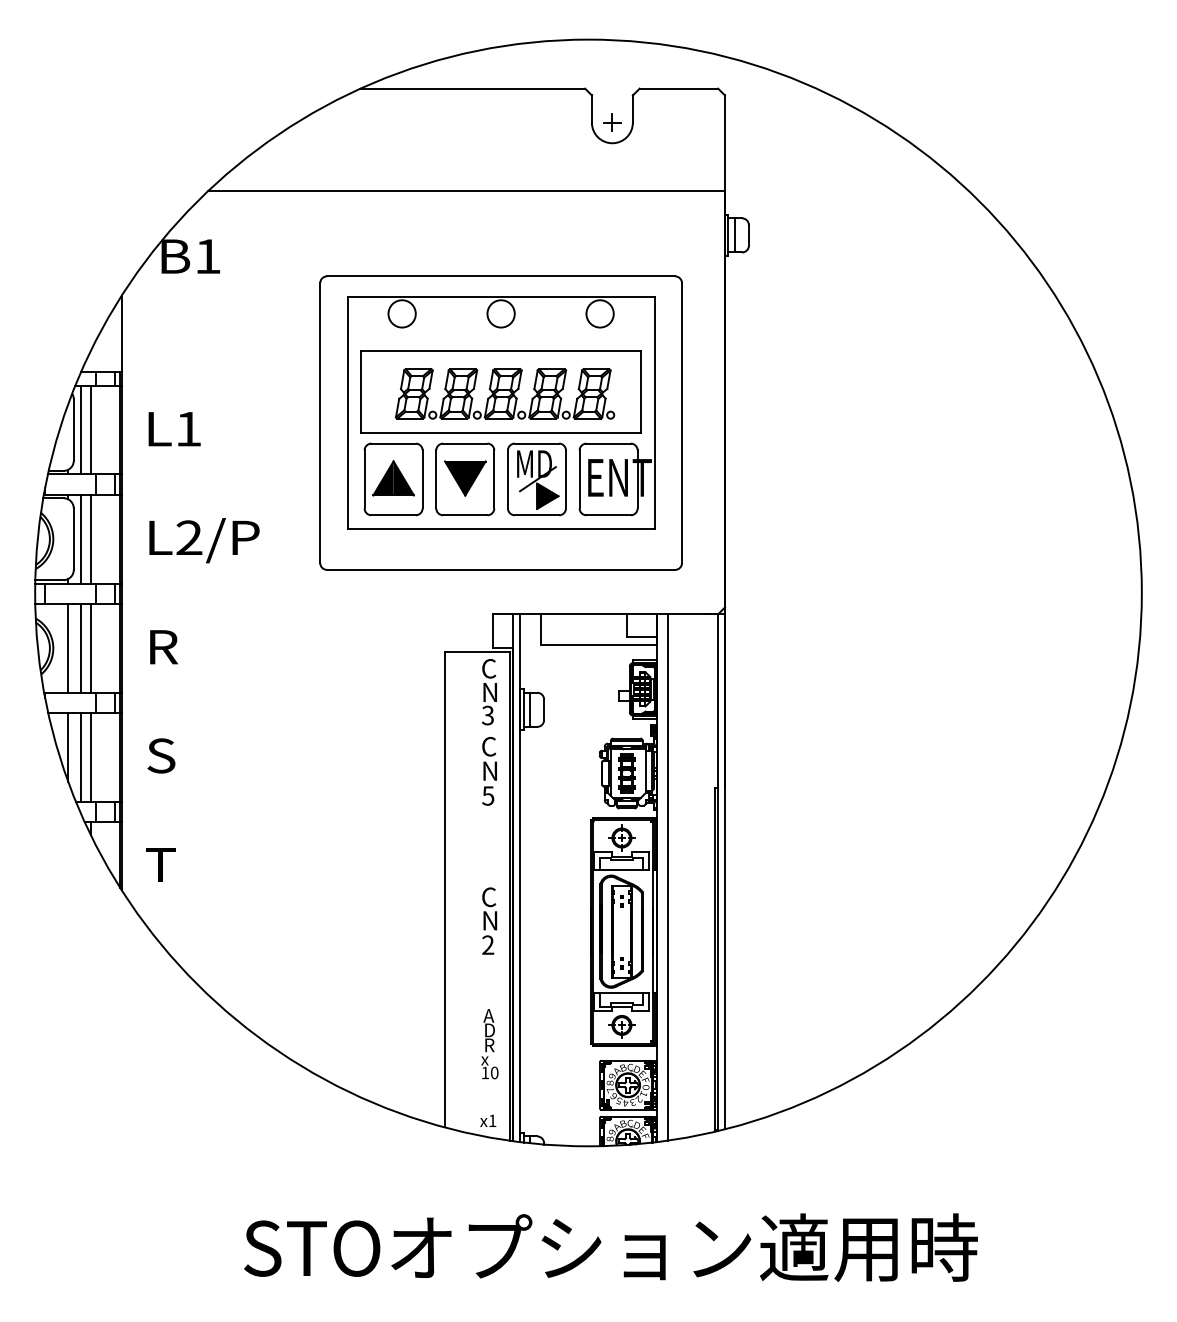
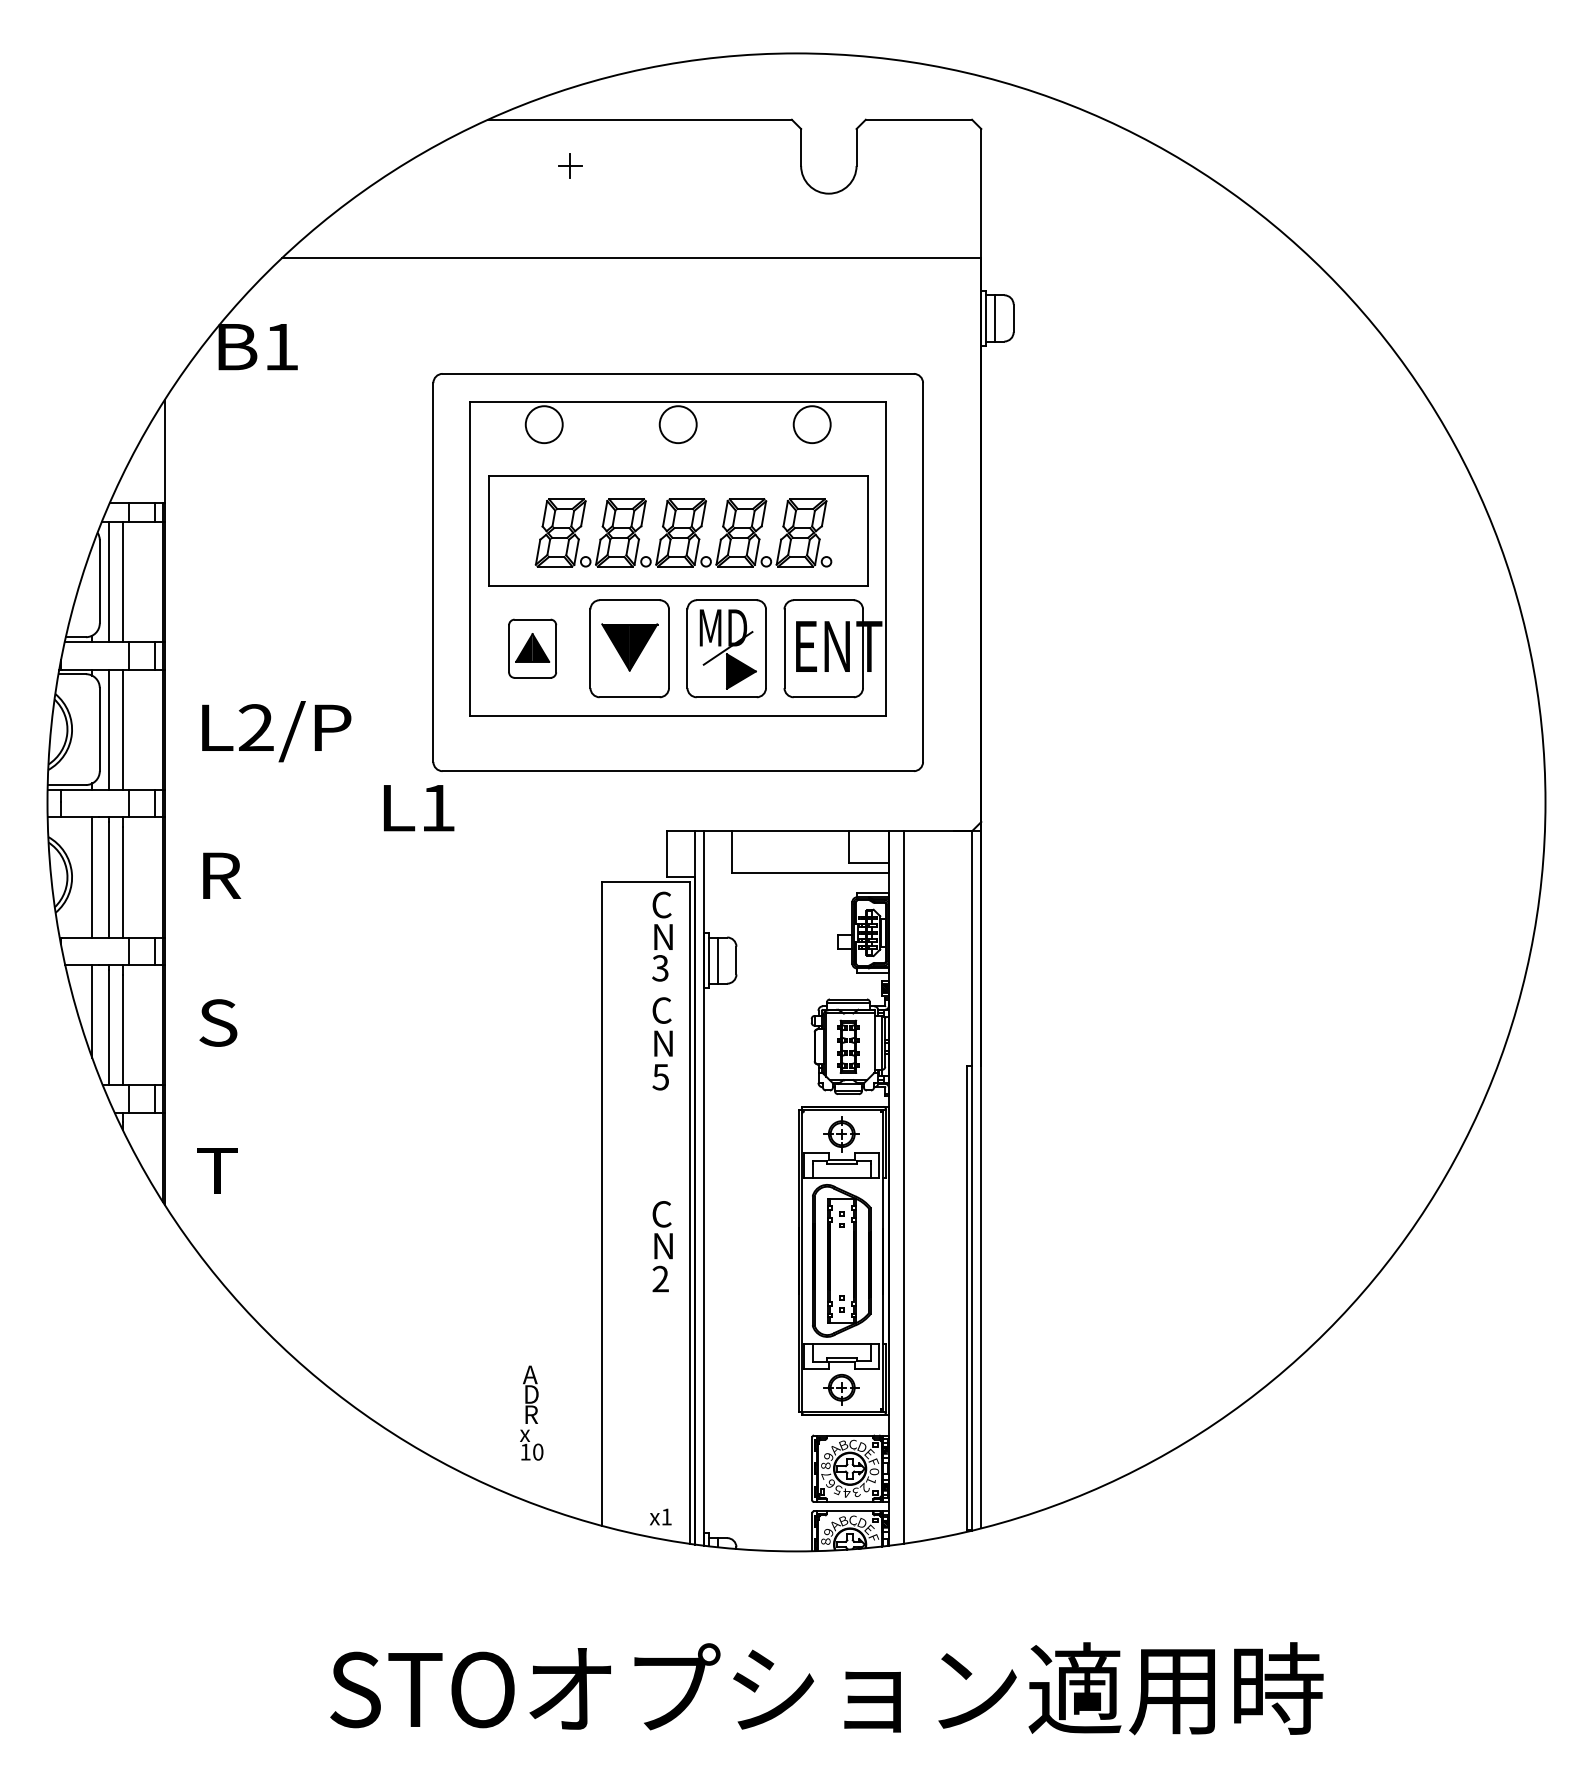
part: (612, 122) -> (570, 165), moved
text: (174, 429) -> (418, 808), moved
part: (393, 479) -> (532, 648), size x0.6
text: (489, 1044) -> (531, 1413), moved

